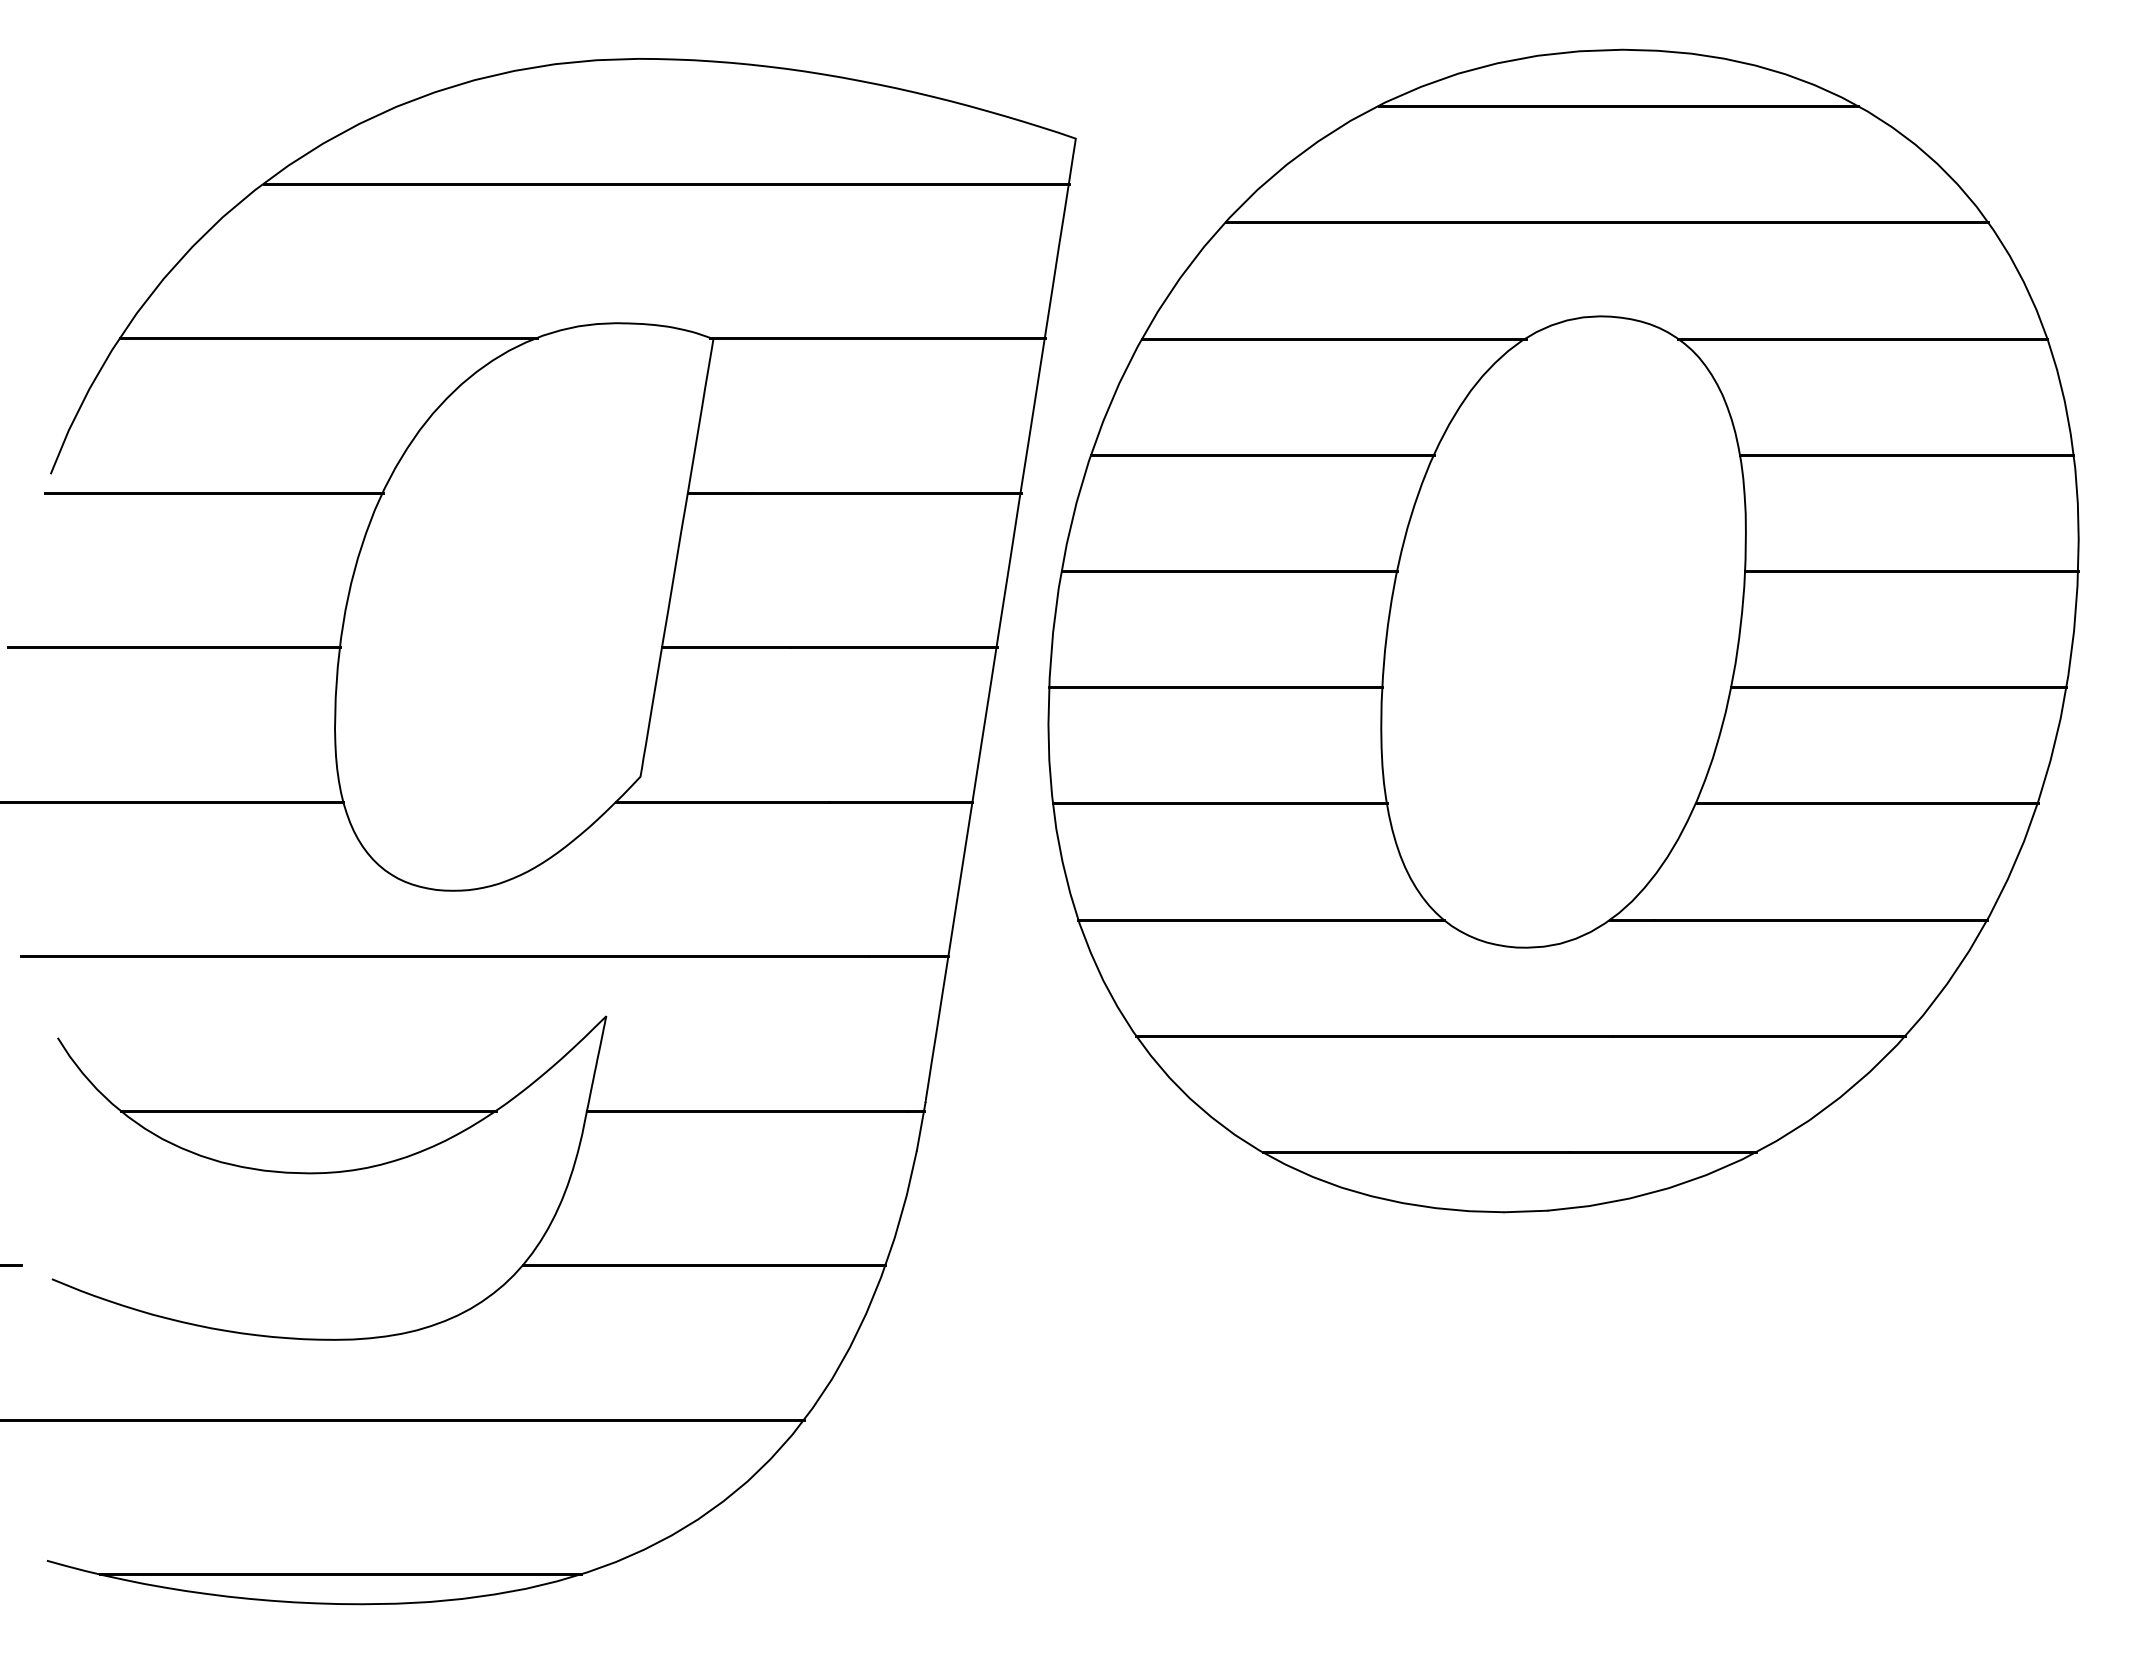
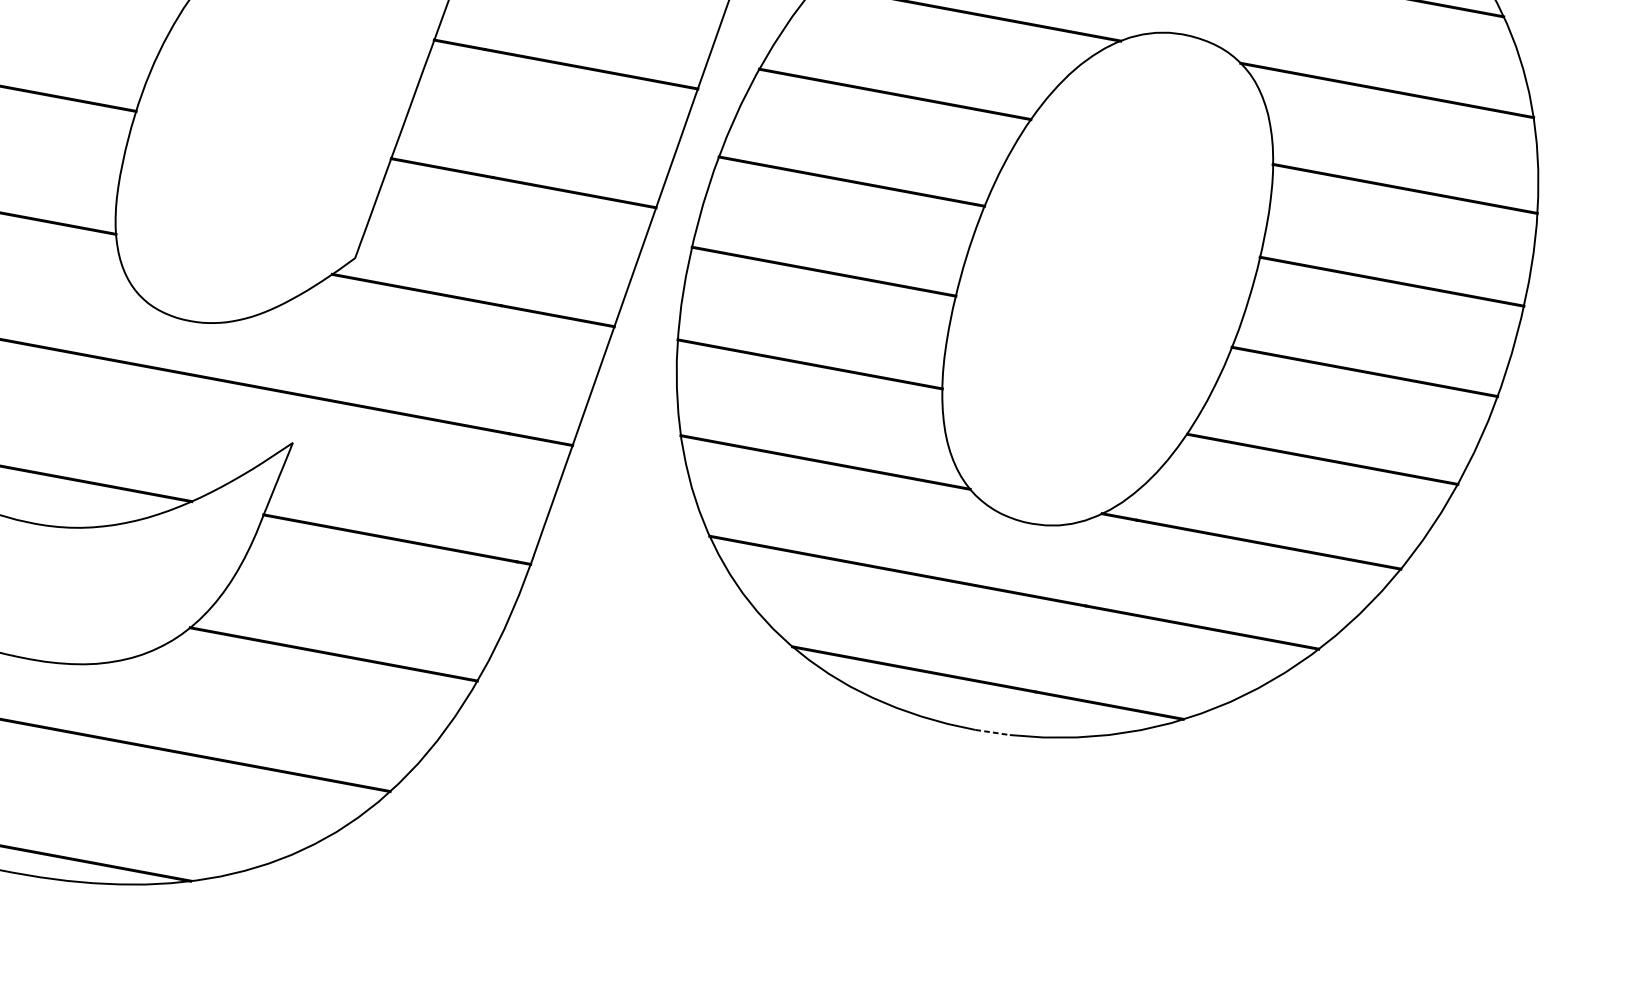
line: (1526, 1211) -> (993, 732), solid -> dashed

